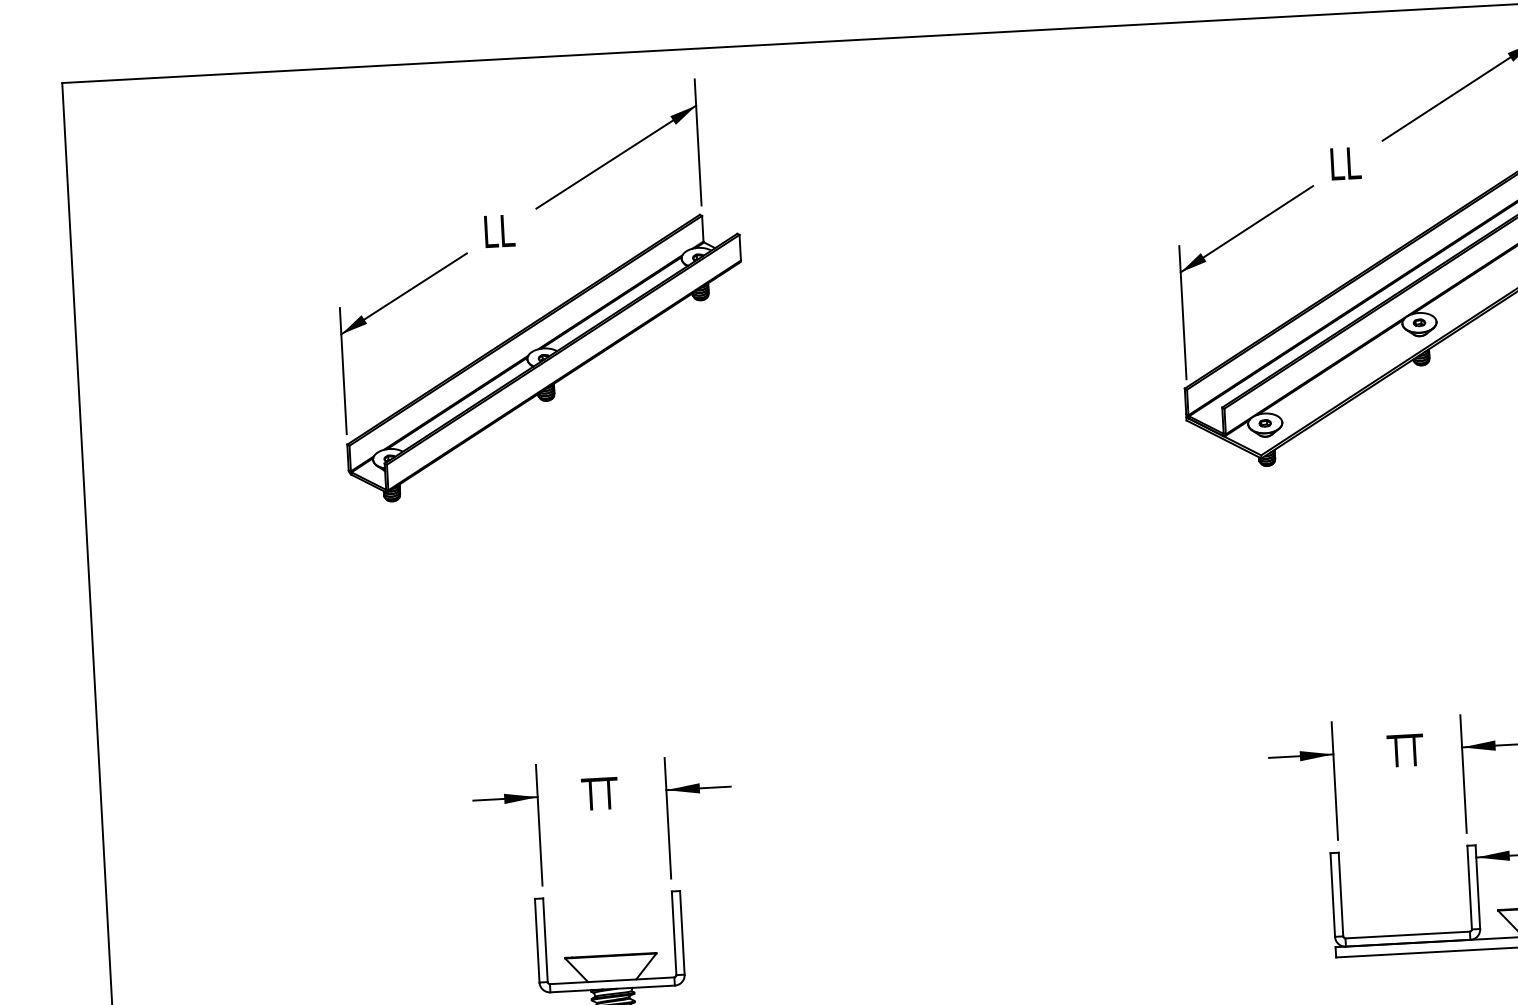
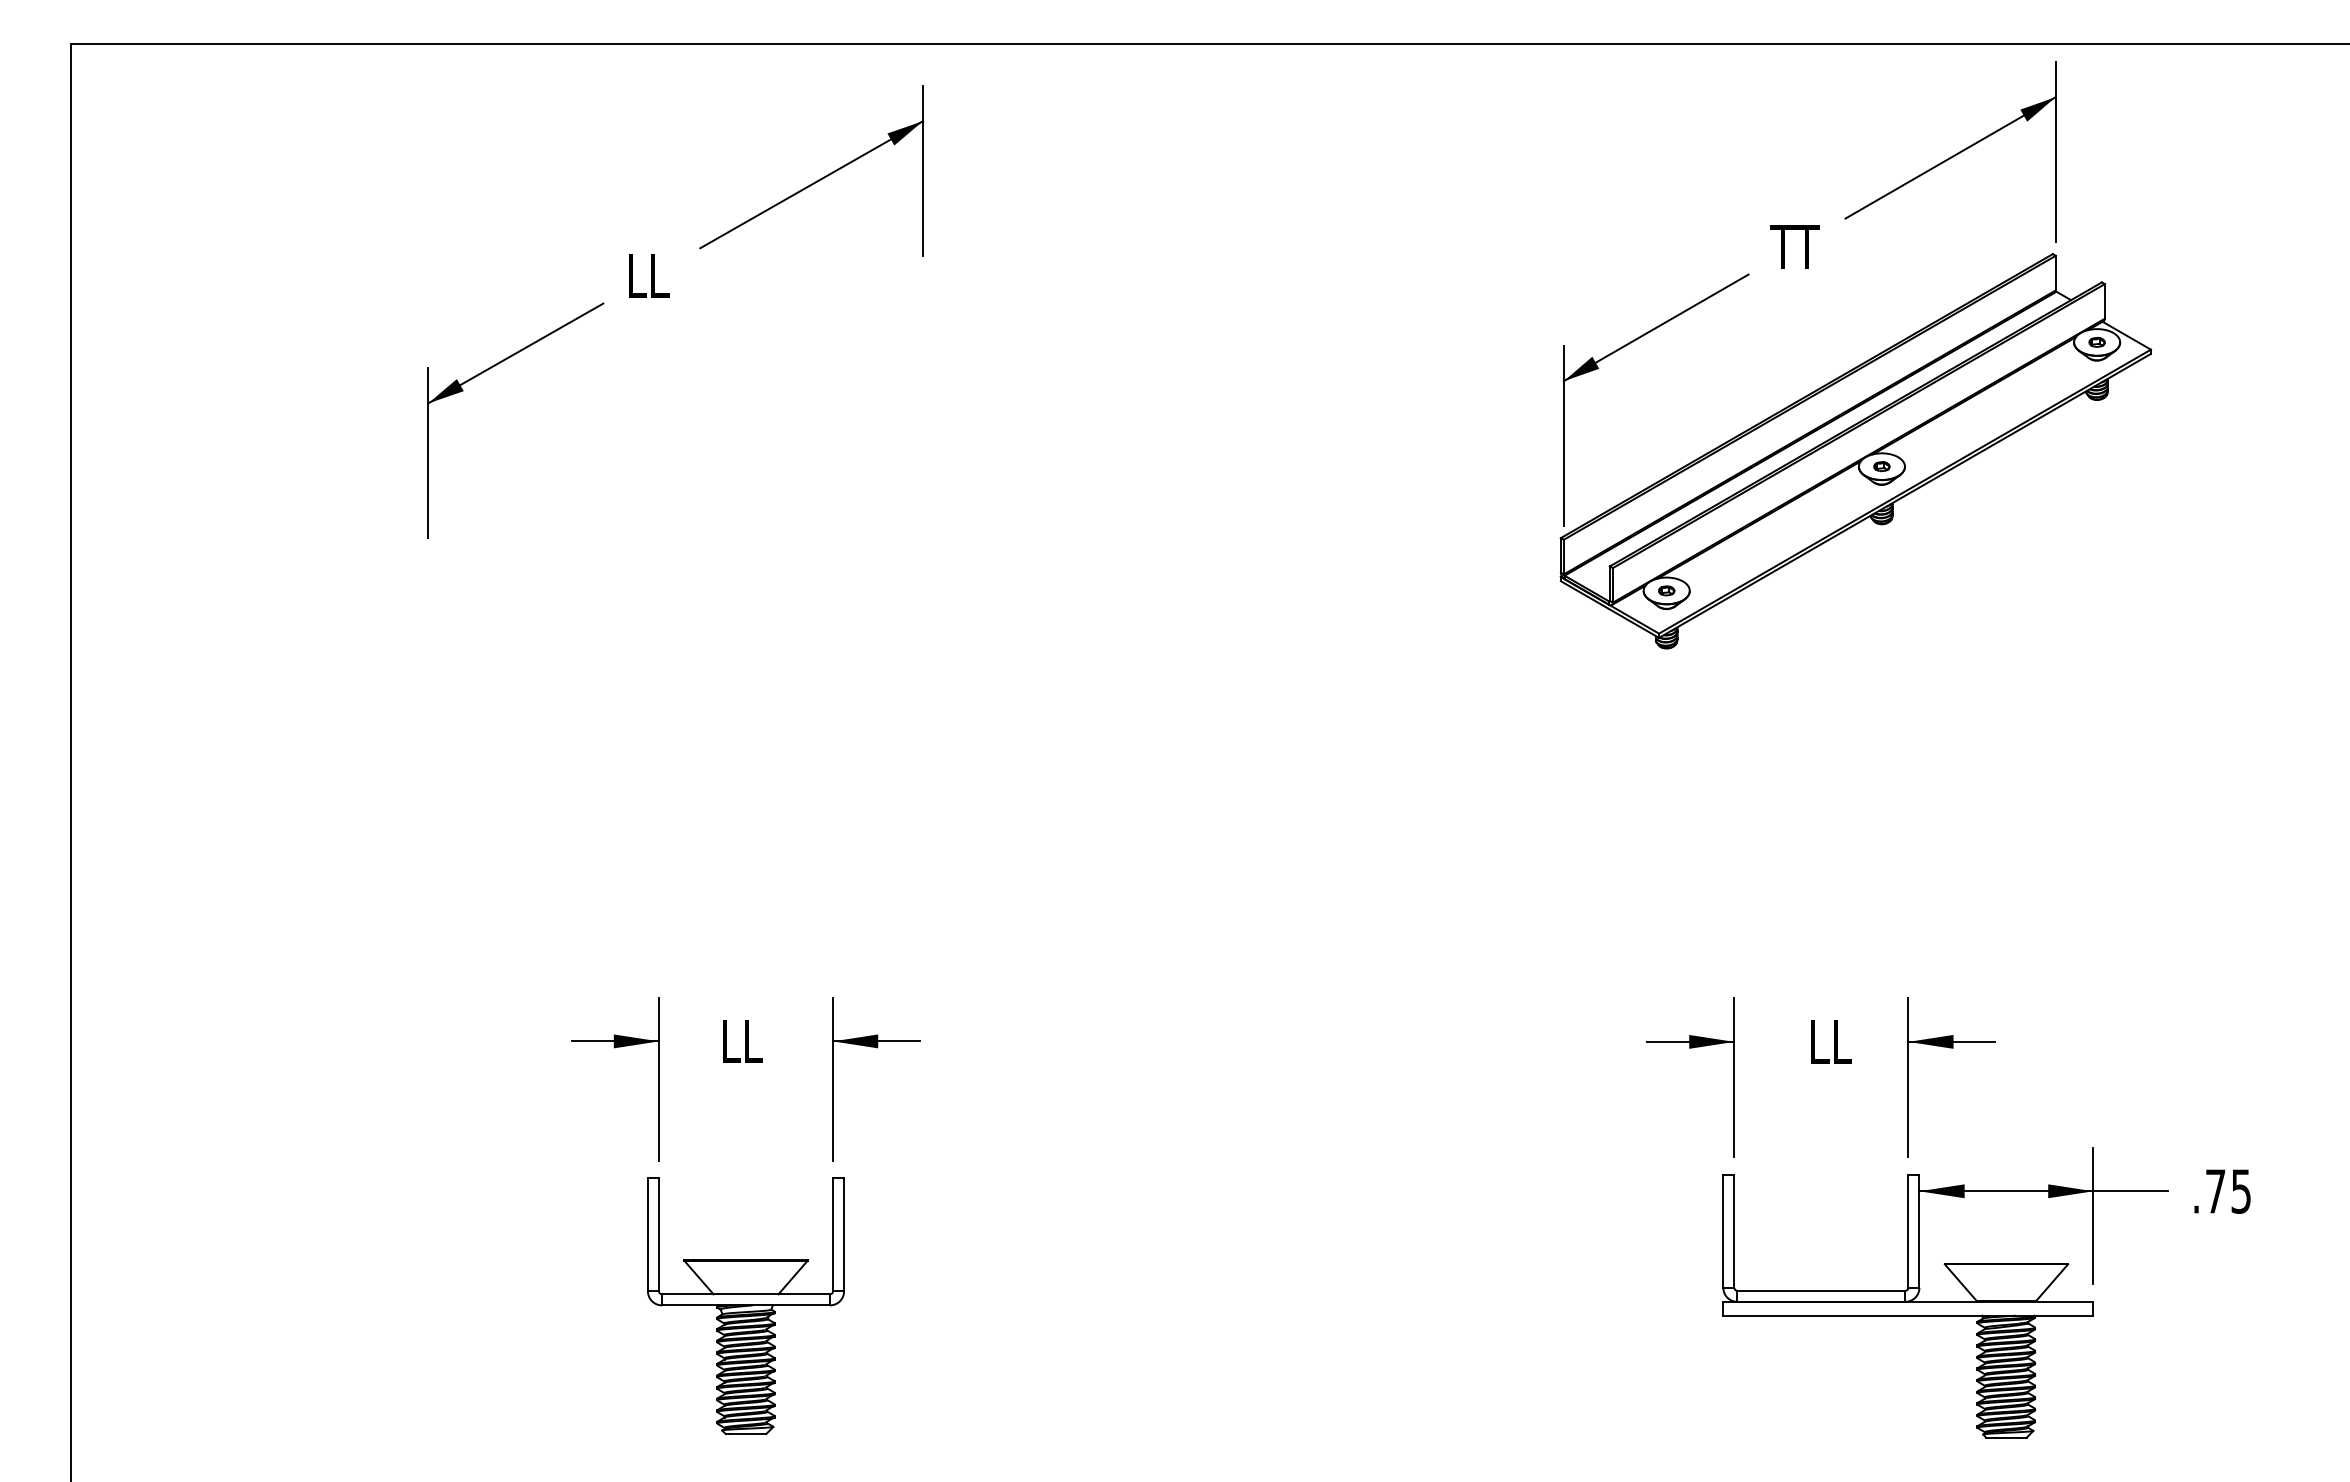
text: (1345, 163) -> (1794, 246), LL -> TT
part: (544, 358) -> (700, 450), removed
text: (1405, 750) -> (1831, 1041), TT -> LL
text: (599, 793) -> (742, 1041), TT -> LL

